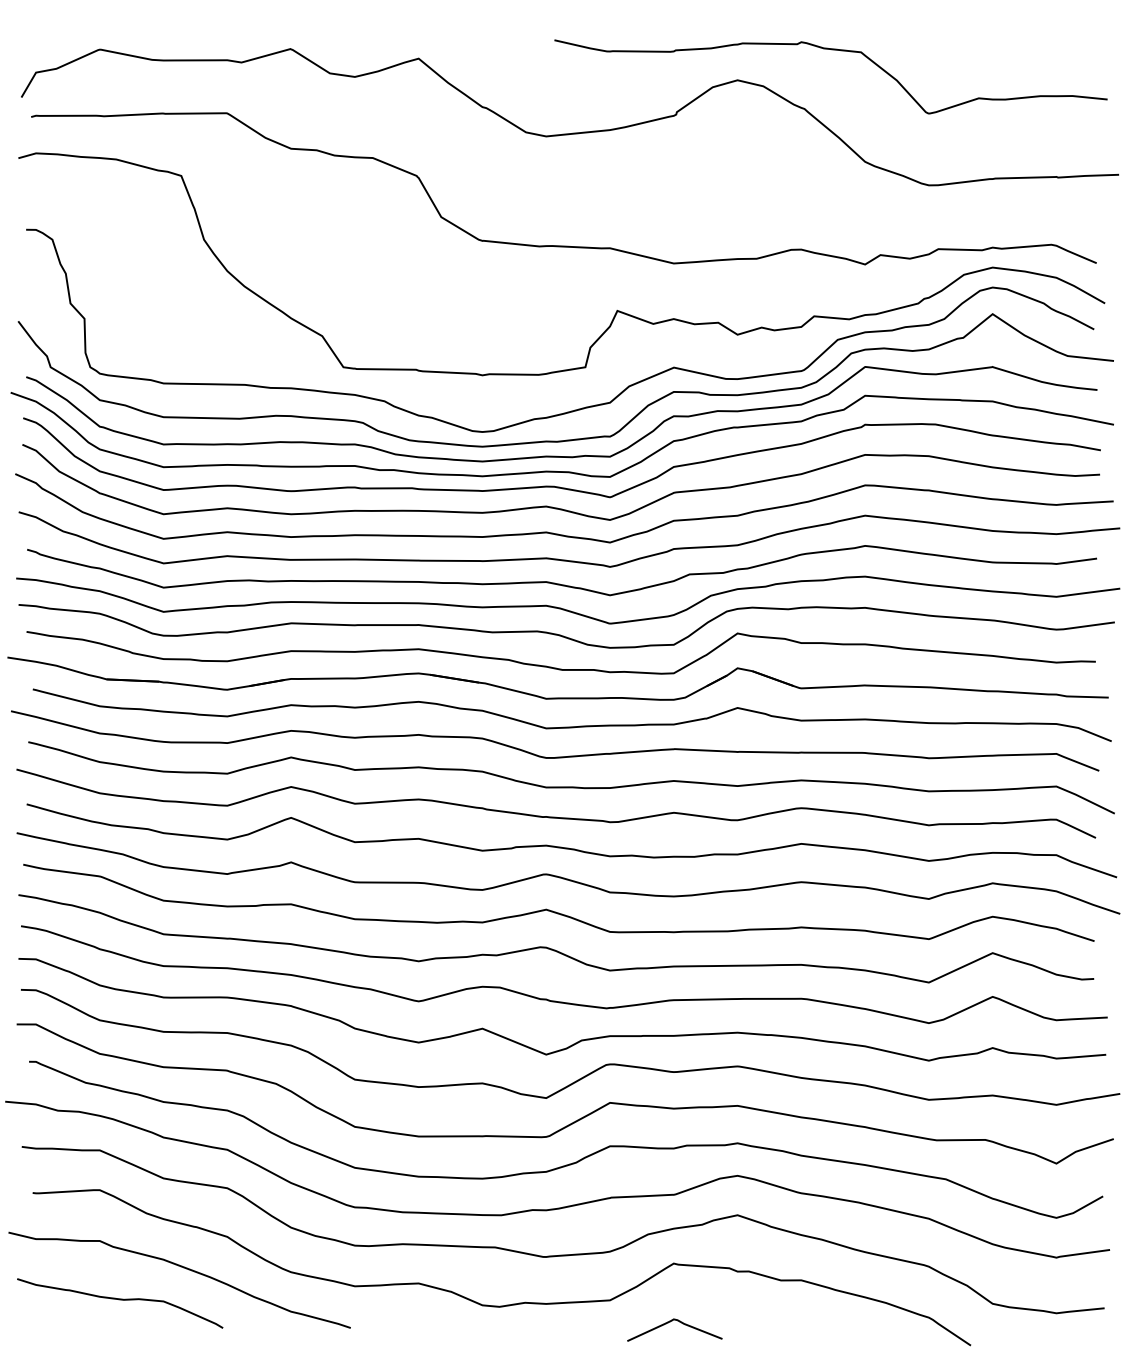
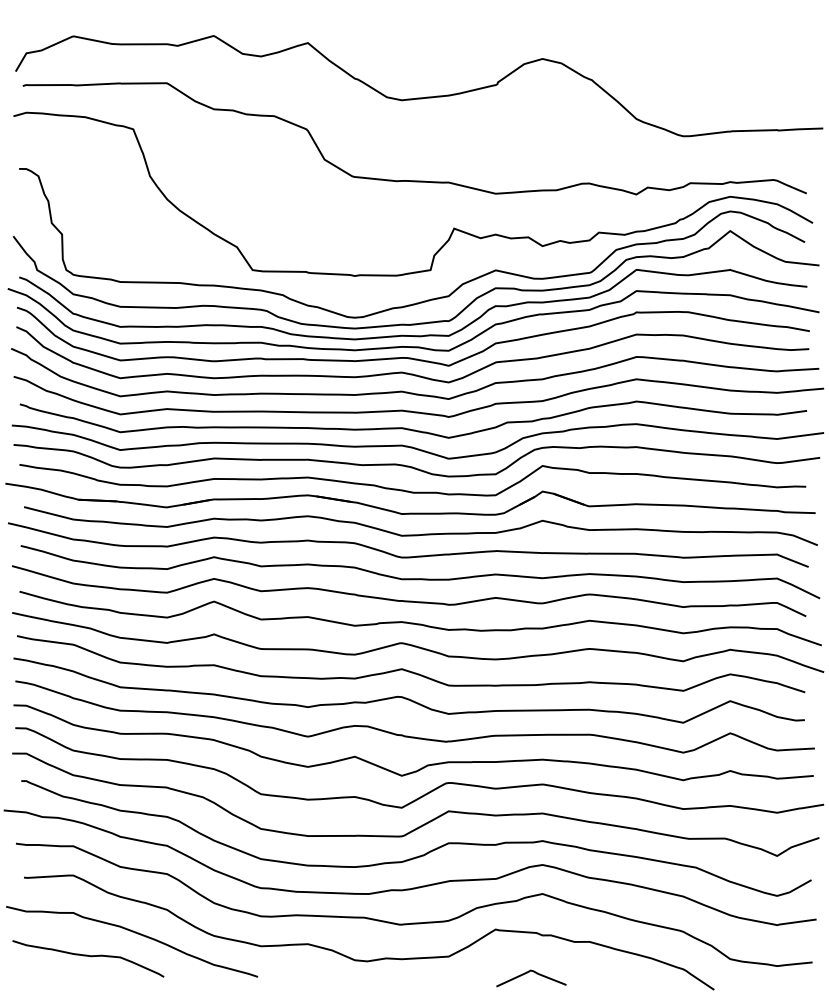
curve: (832, 51) -> (612, 37), removed
curve: (672, 1321) -> (529, 972), moved

